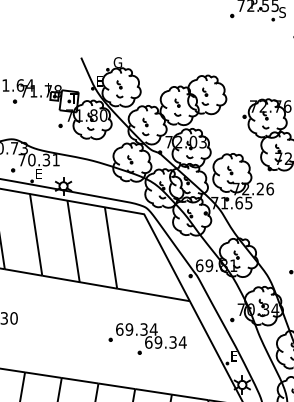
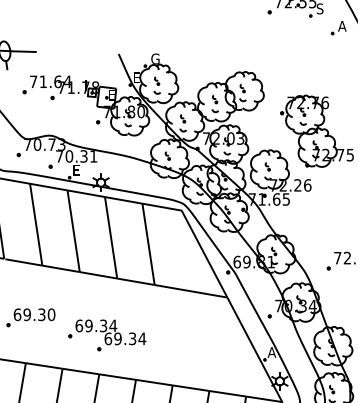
text: (73, 99) -> (111, 95), T -> E
part: (147, 339) -> (107, 335), moved
text: (233, 356) -> (271, 352), E -> A

